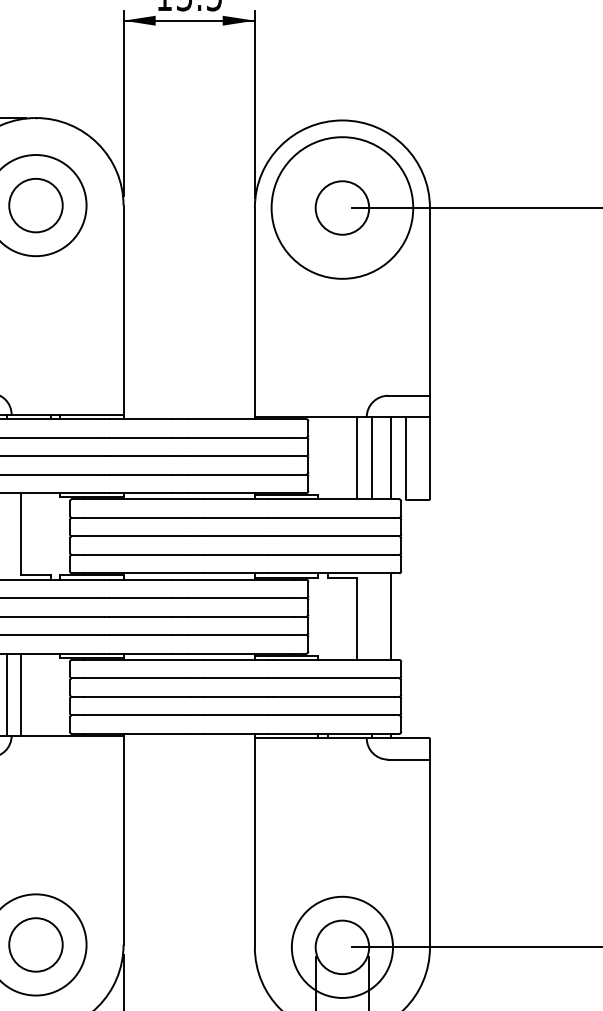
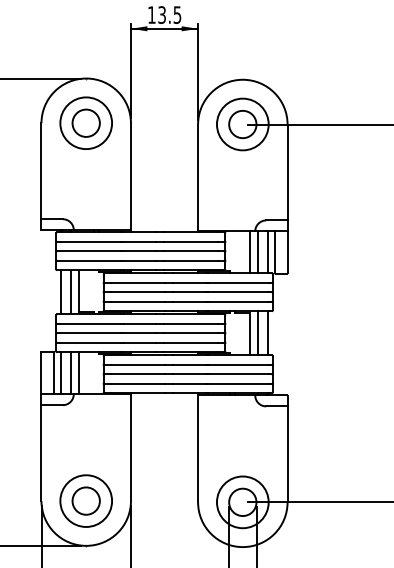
circle: (341, 207) -> (242, 124), size x0.71
line: (7, 536) -> (71, 292), added
line: (371, 616) -> (257, 333), added

